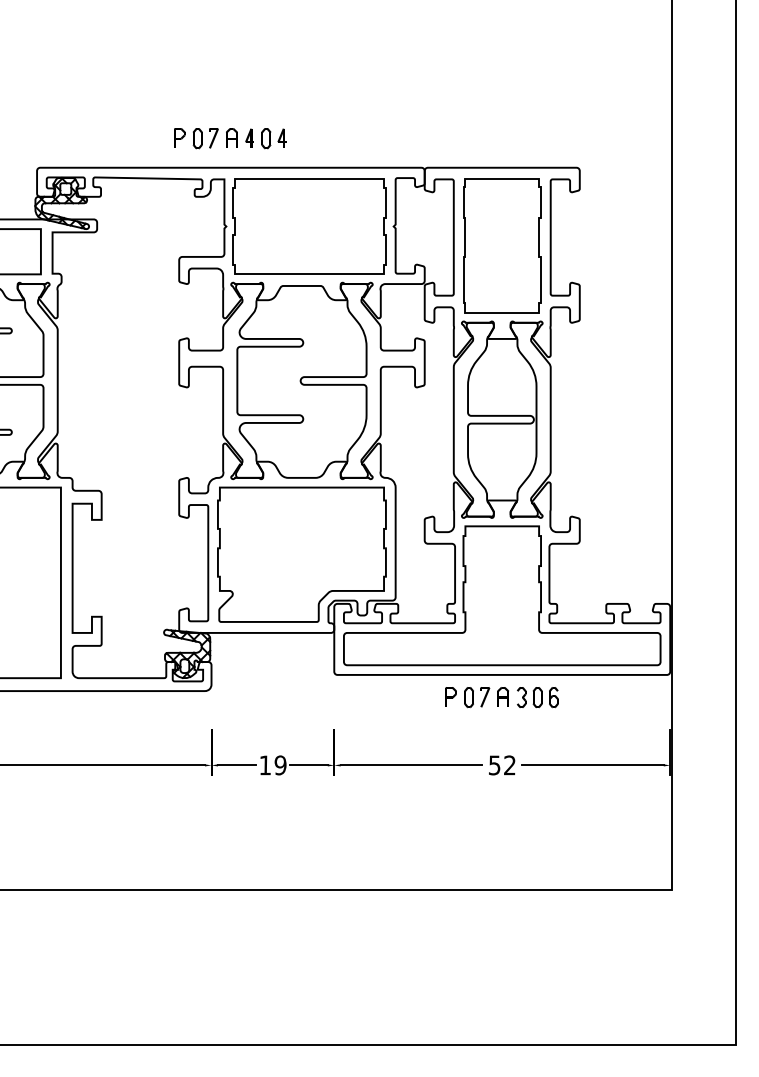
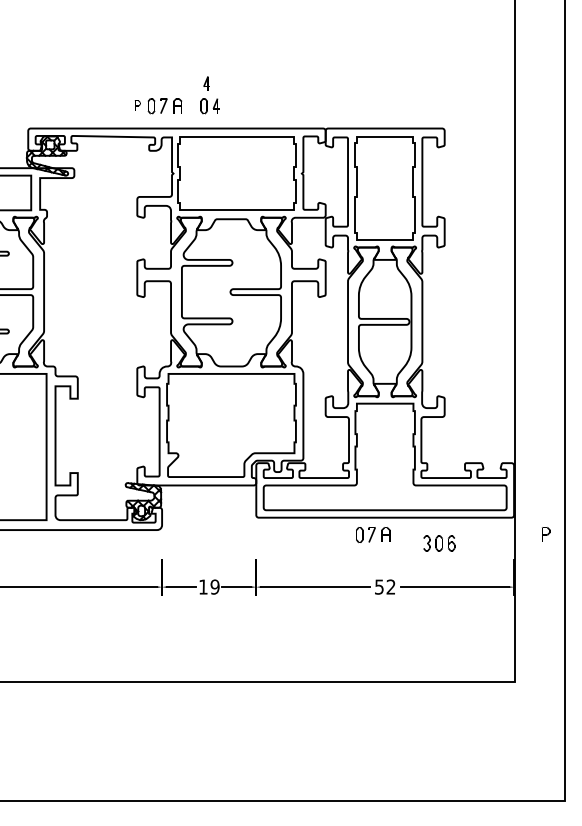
part: (179, 137) -> (137, 105), size x0.7
part: (249, 137) -> (206, 83), moved
part: (450, 696) -> (545, 534), moved
part: (537, 697) -> (439, 543), moved

